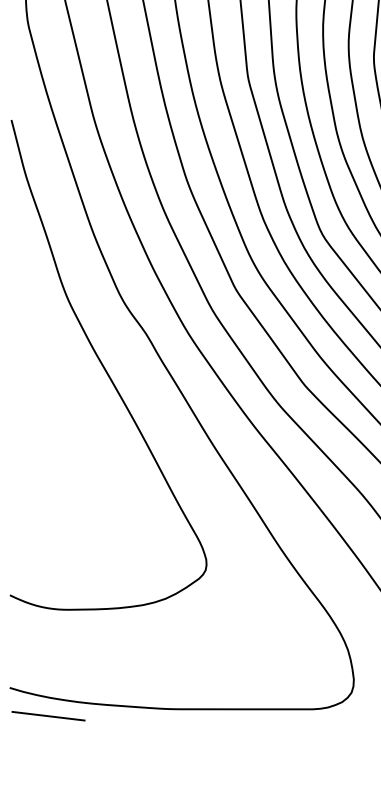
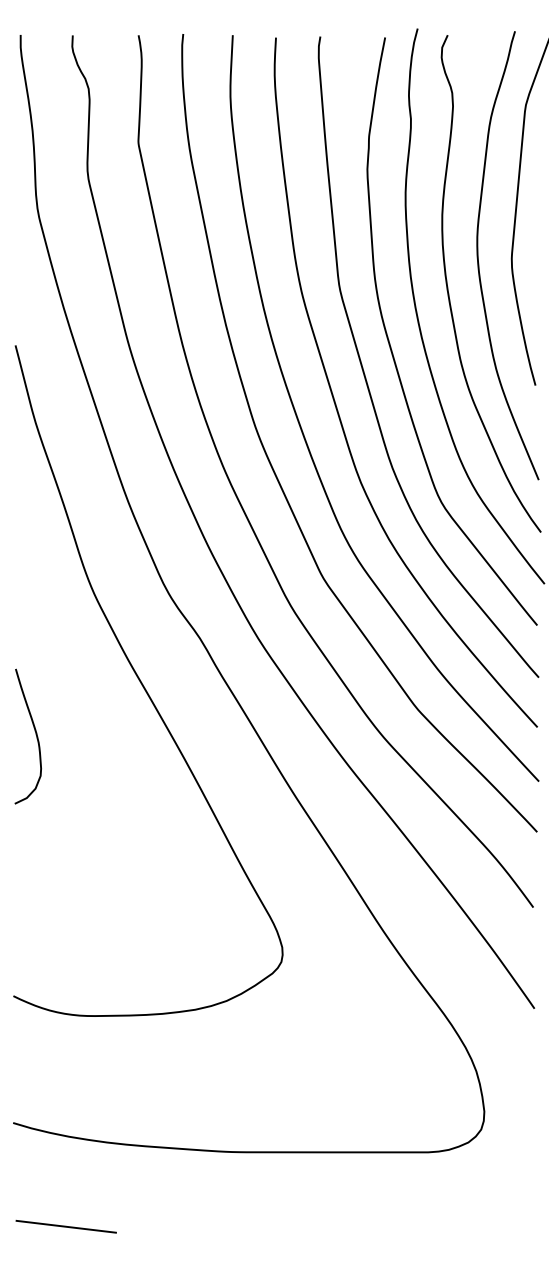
curve: (26, 404) -> (35, 734), added
line: (47, 716) -> (65, 1226), moved

